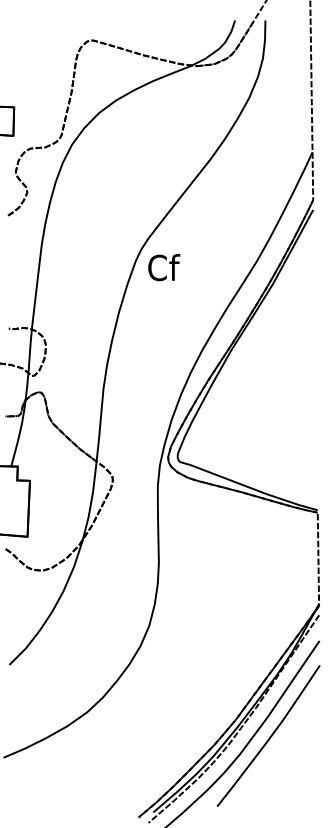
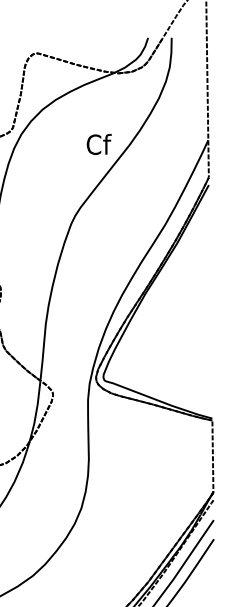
text: (164, 267) -> (99, 144), moved

